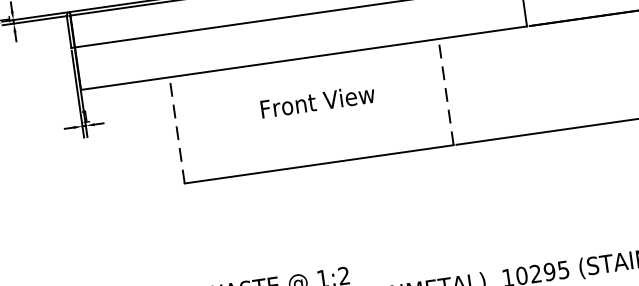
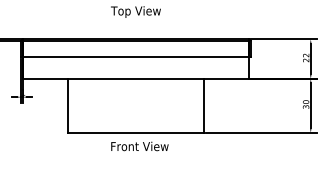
line: (446, 91) -> (204, 105), dashed -> solid
text: (317, 101) -> (139, 146), moved
line: (176, 129) -> (67, 105), dashed -> solid

